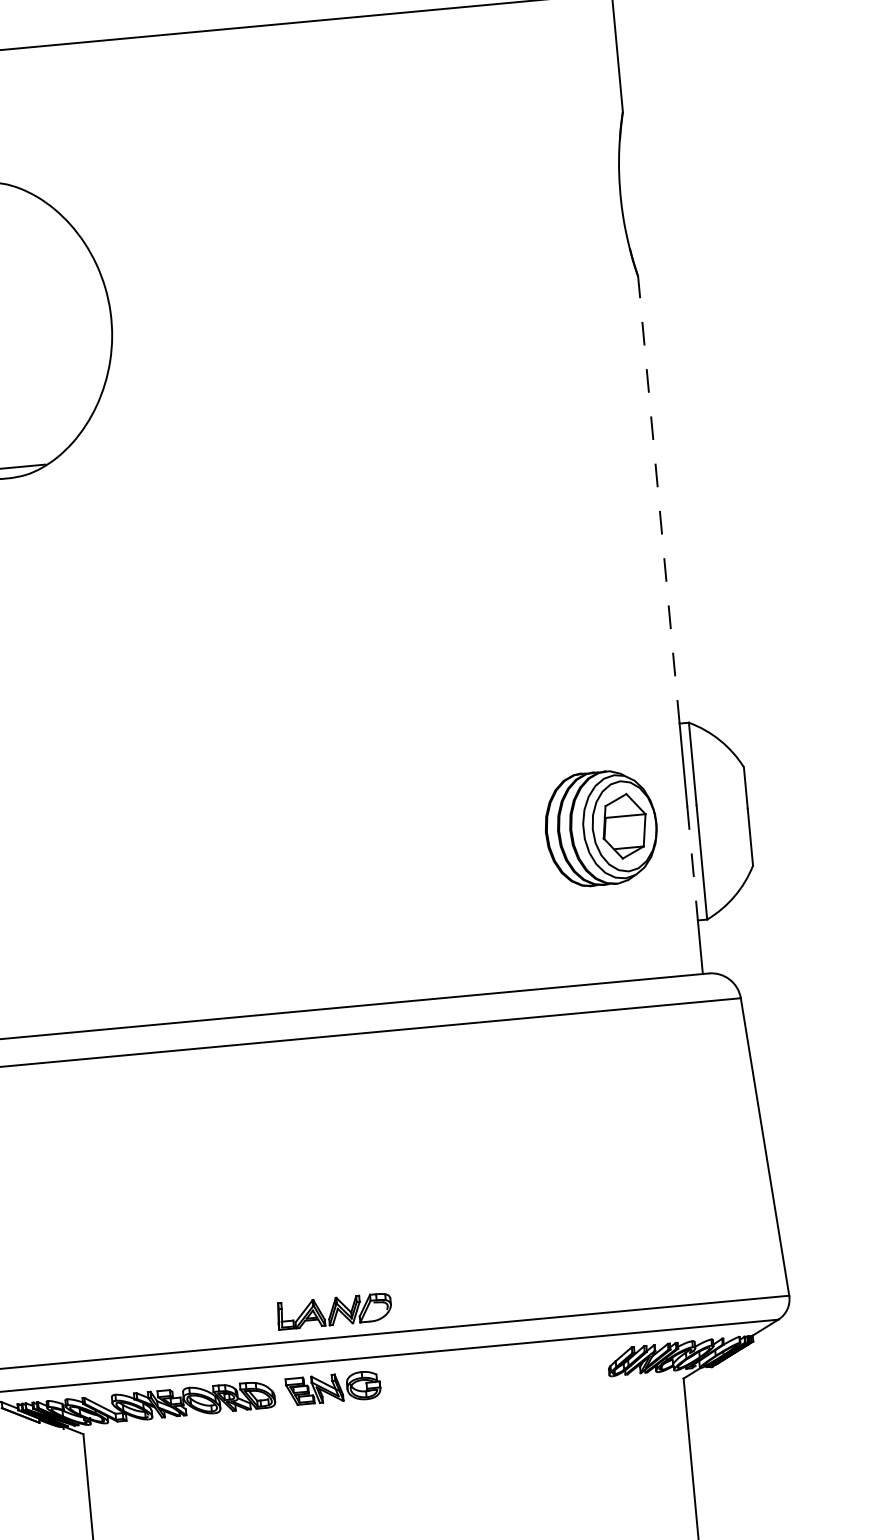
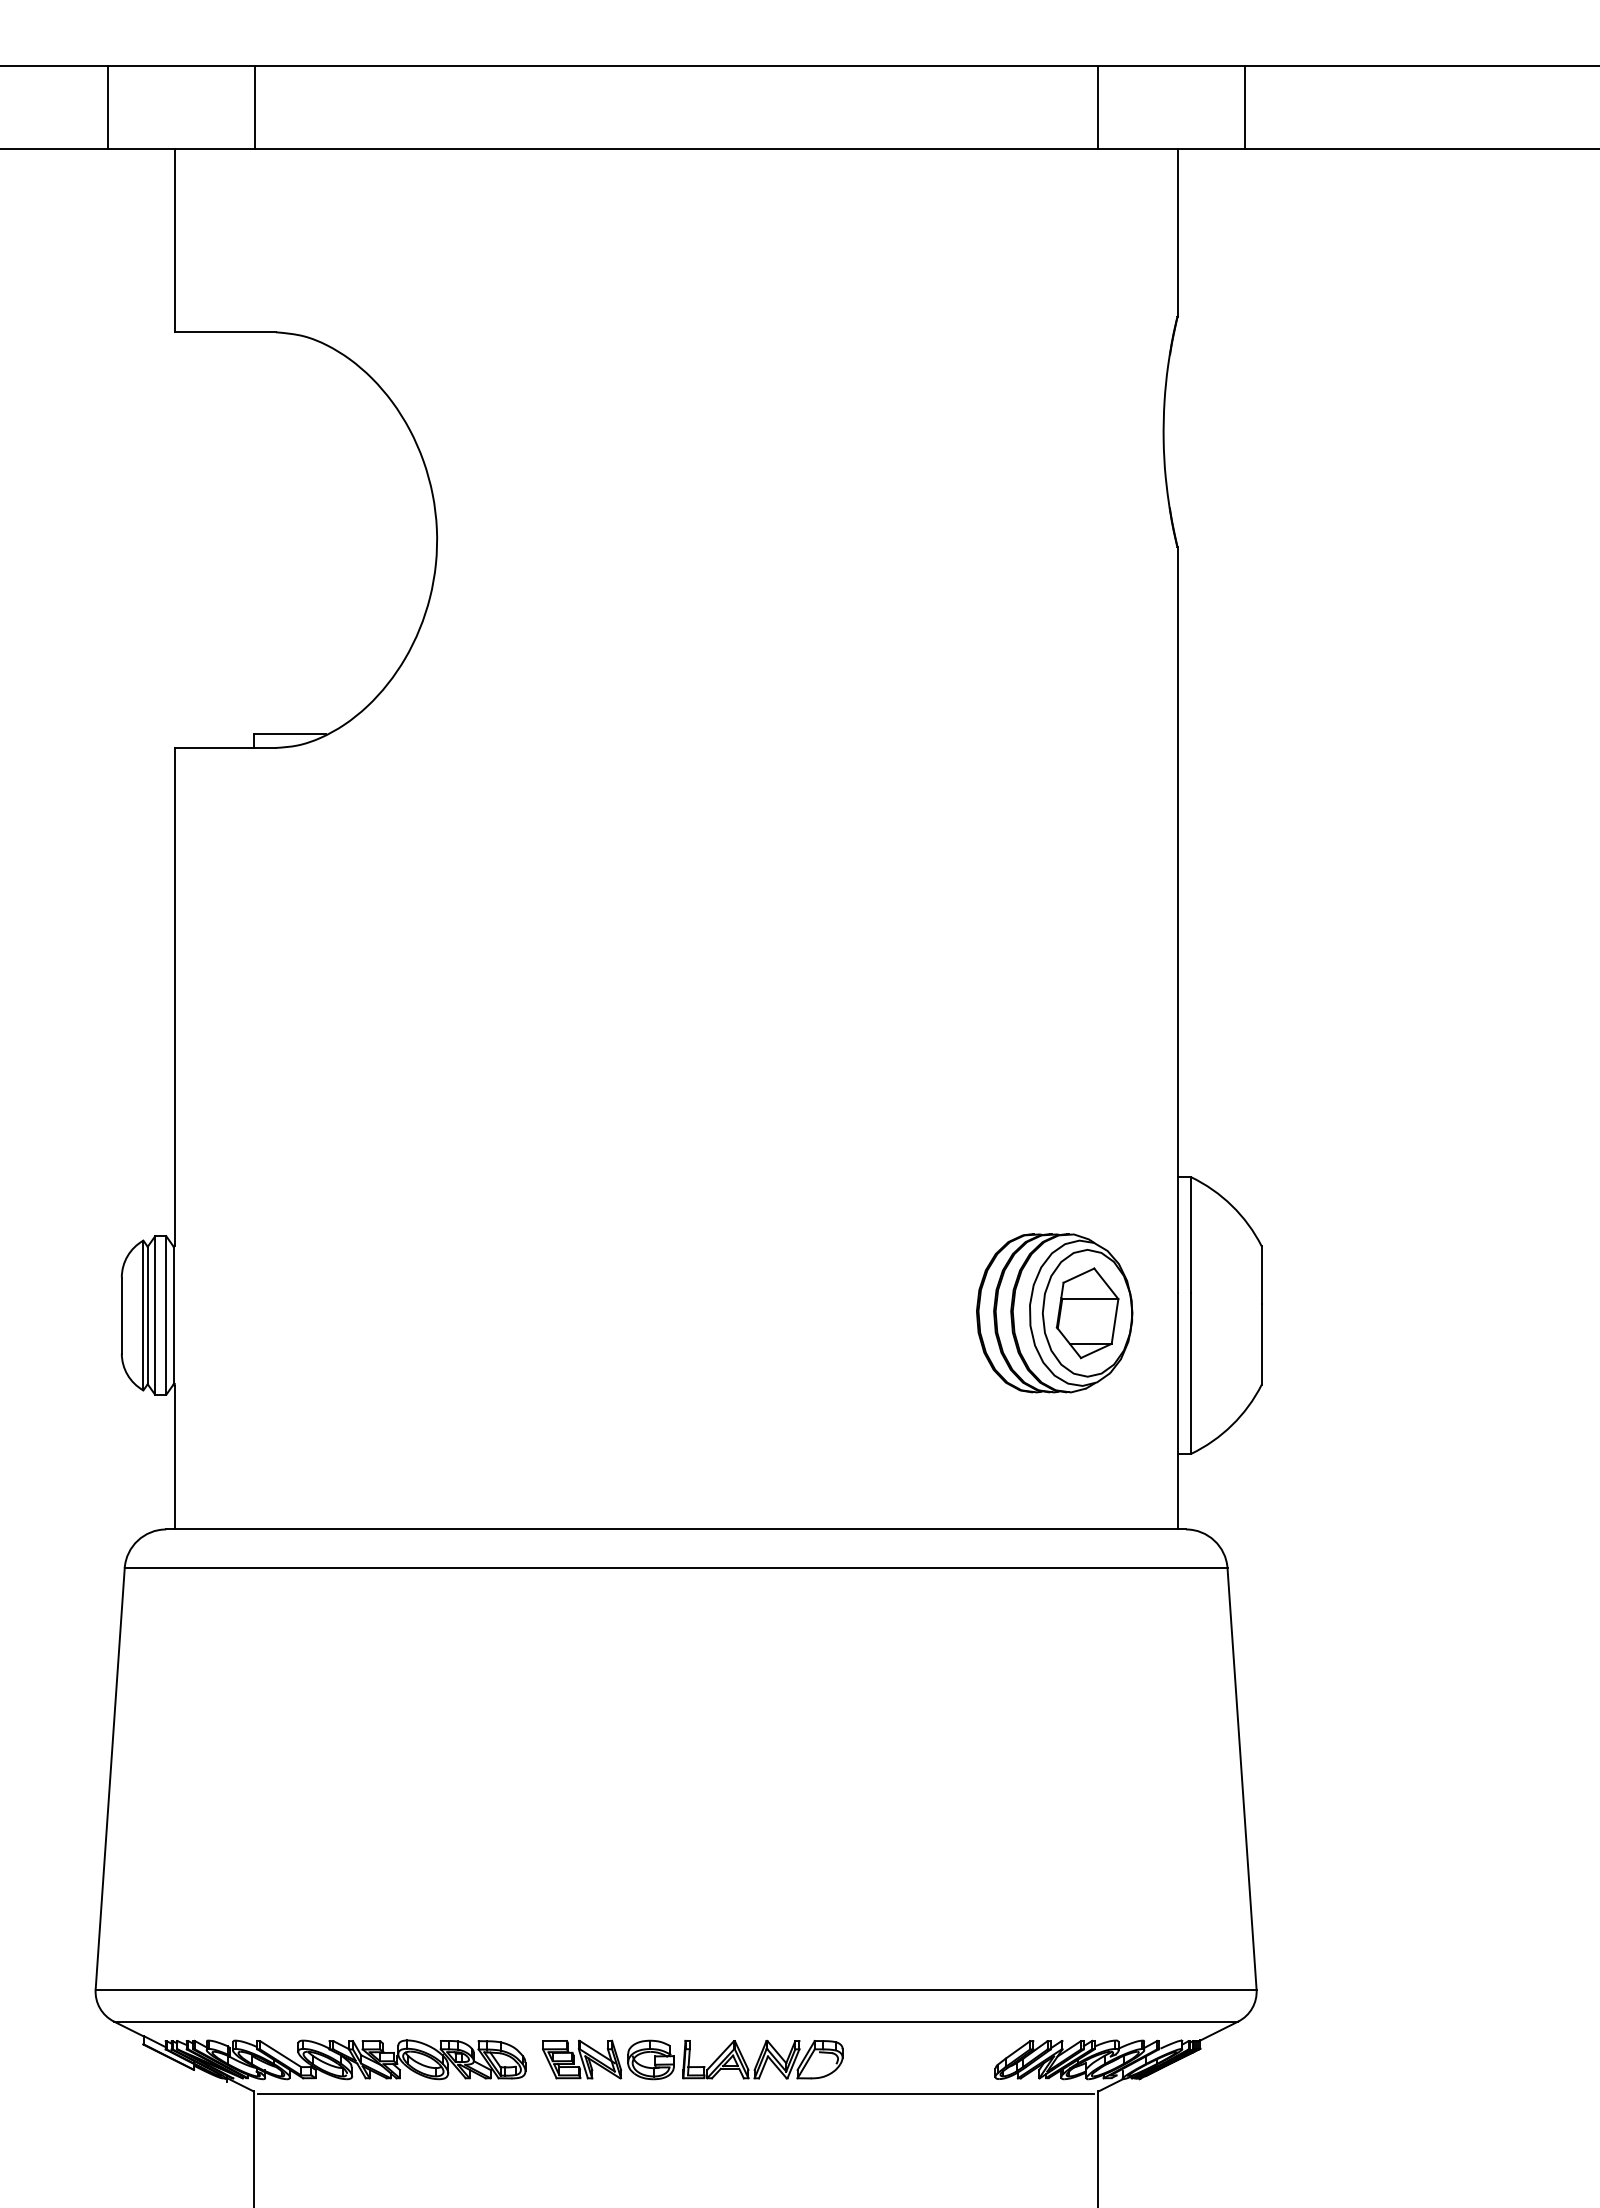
line: (658, 500) -> (1177, 862), dashed -> solid
line: (692, 863) -> (1177, 1374), dashed -> solid
part: (334, 1311) -> (762, 2059), moved
line: (383, 1407) -> (676, 2093), added

